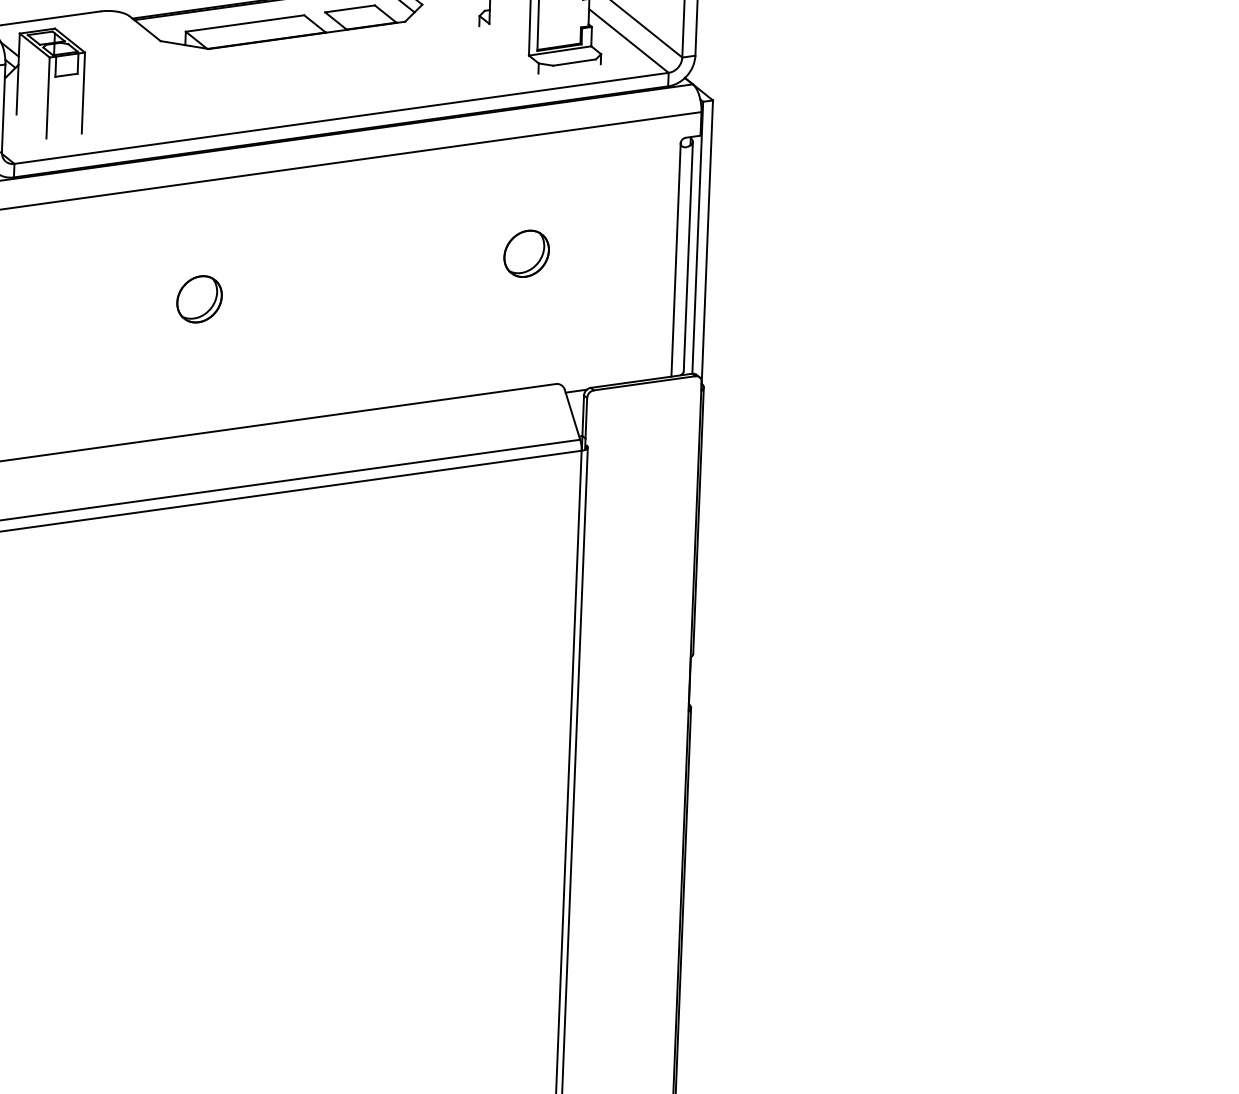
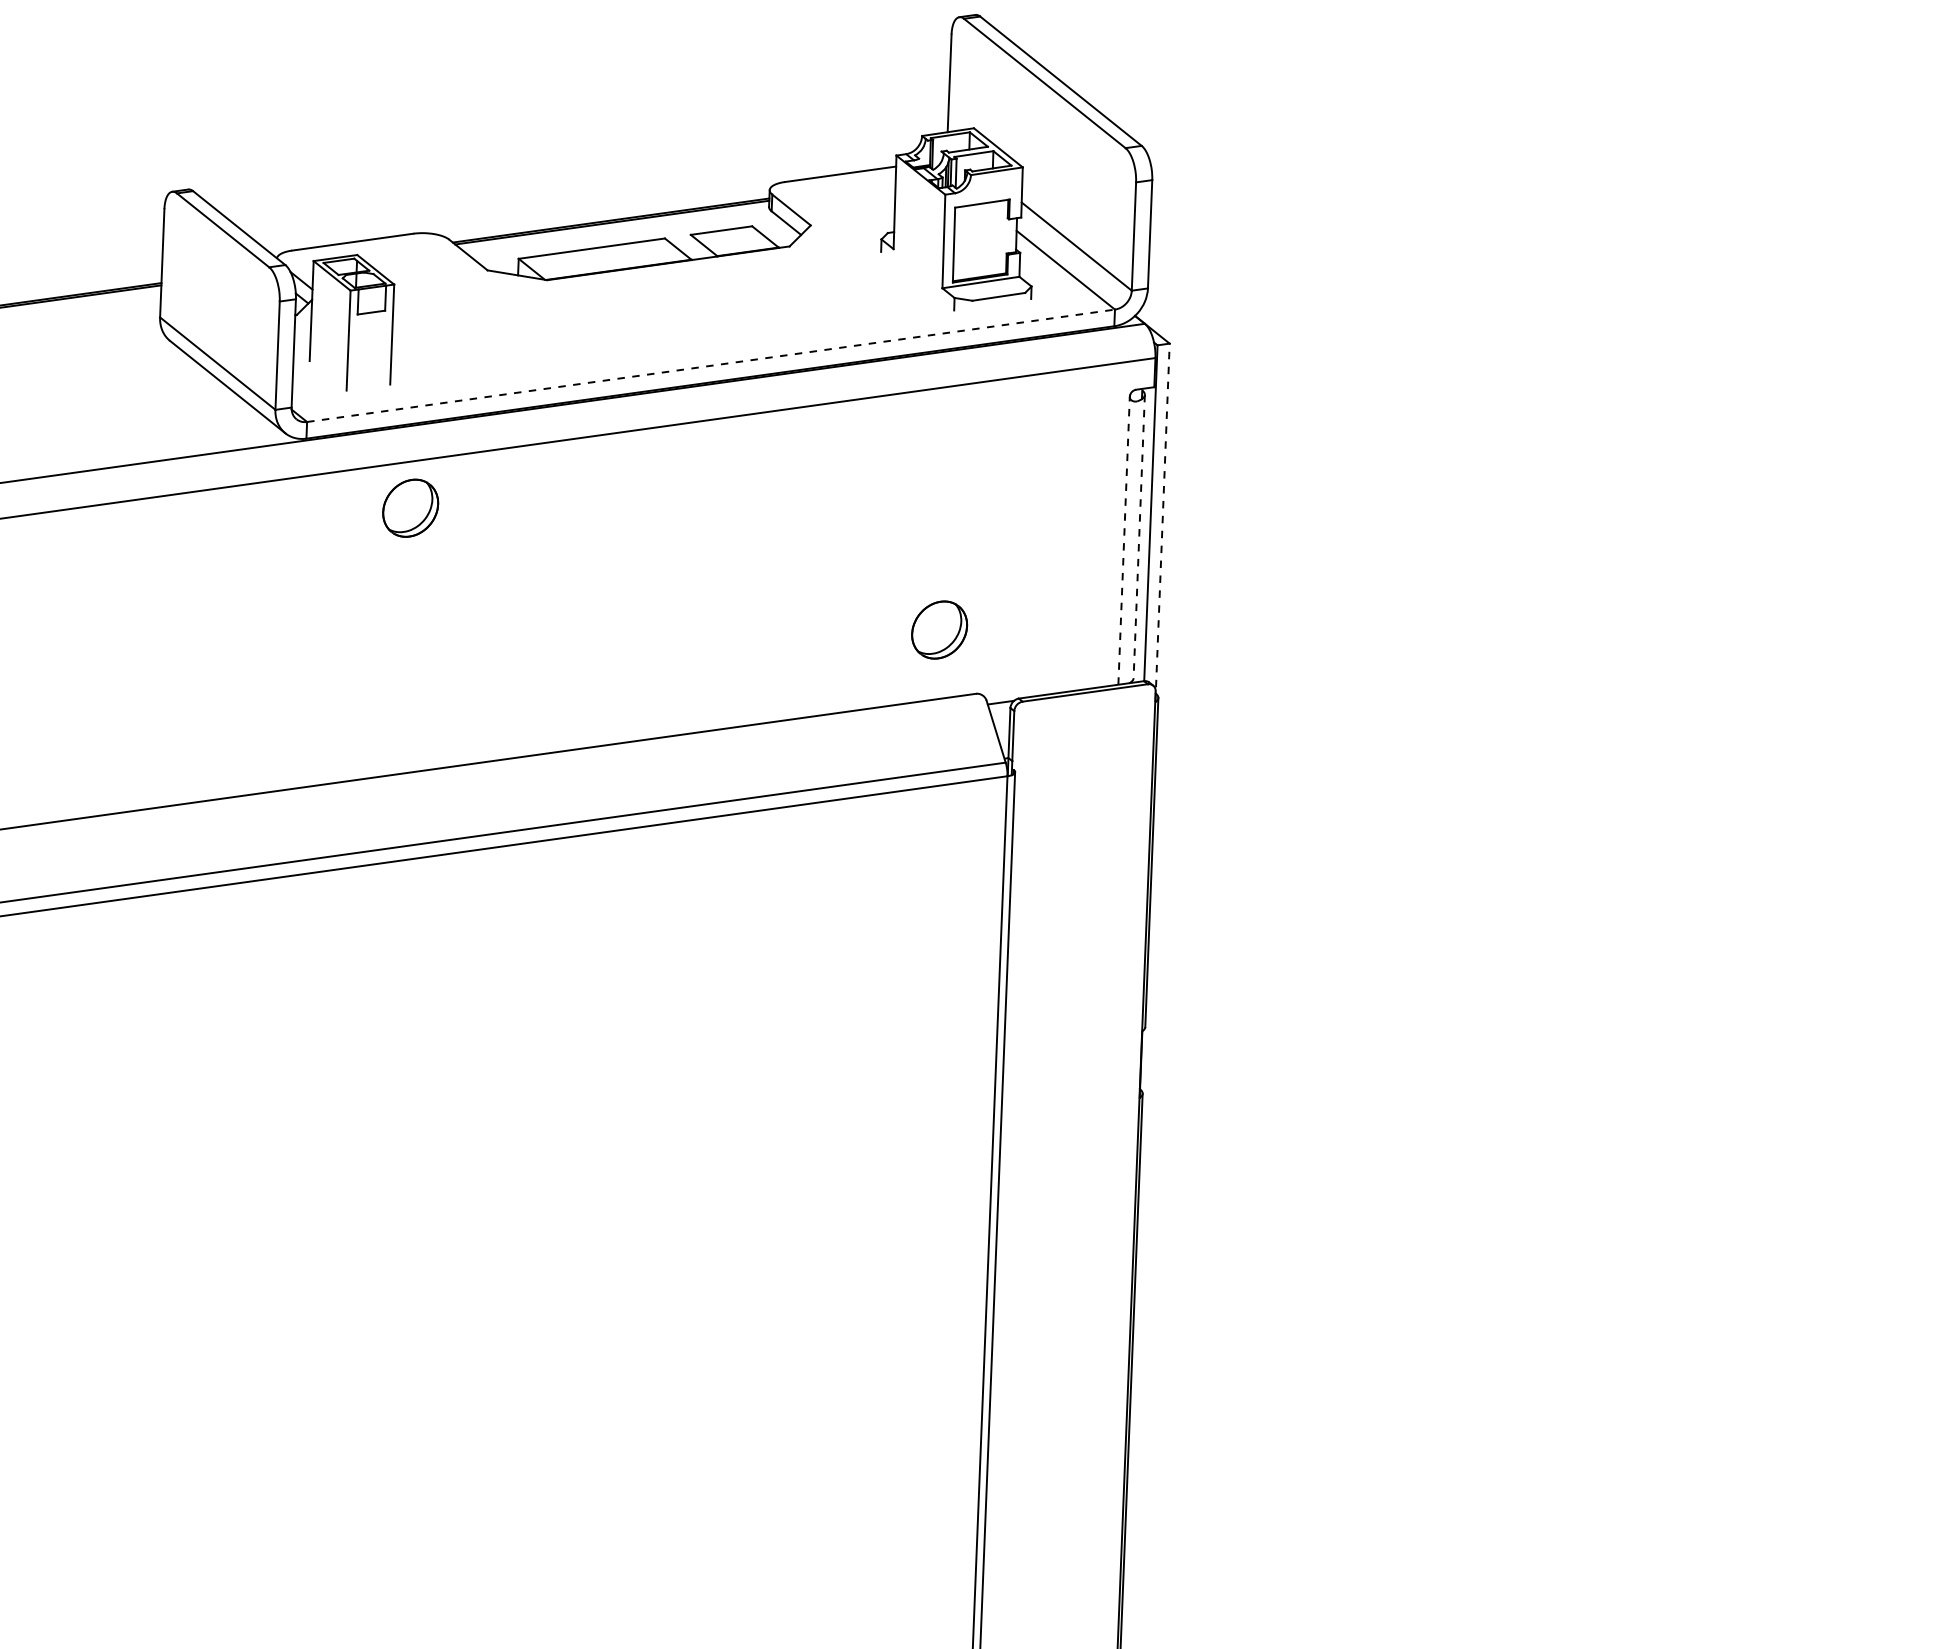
line: (341, 118) -> (711, 365), solid -> dashed
line: (707, 245) -> (1162, 522), solid -> dashed
part: (526, 253) -> (939, 629), moved
line: (688, 256) -> (1139, 536), solid -> dashed
line: (676, 259) -> (1124, 540), solid -> dashed
part: (199, 298) -> (410, 507), moved

